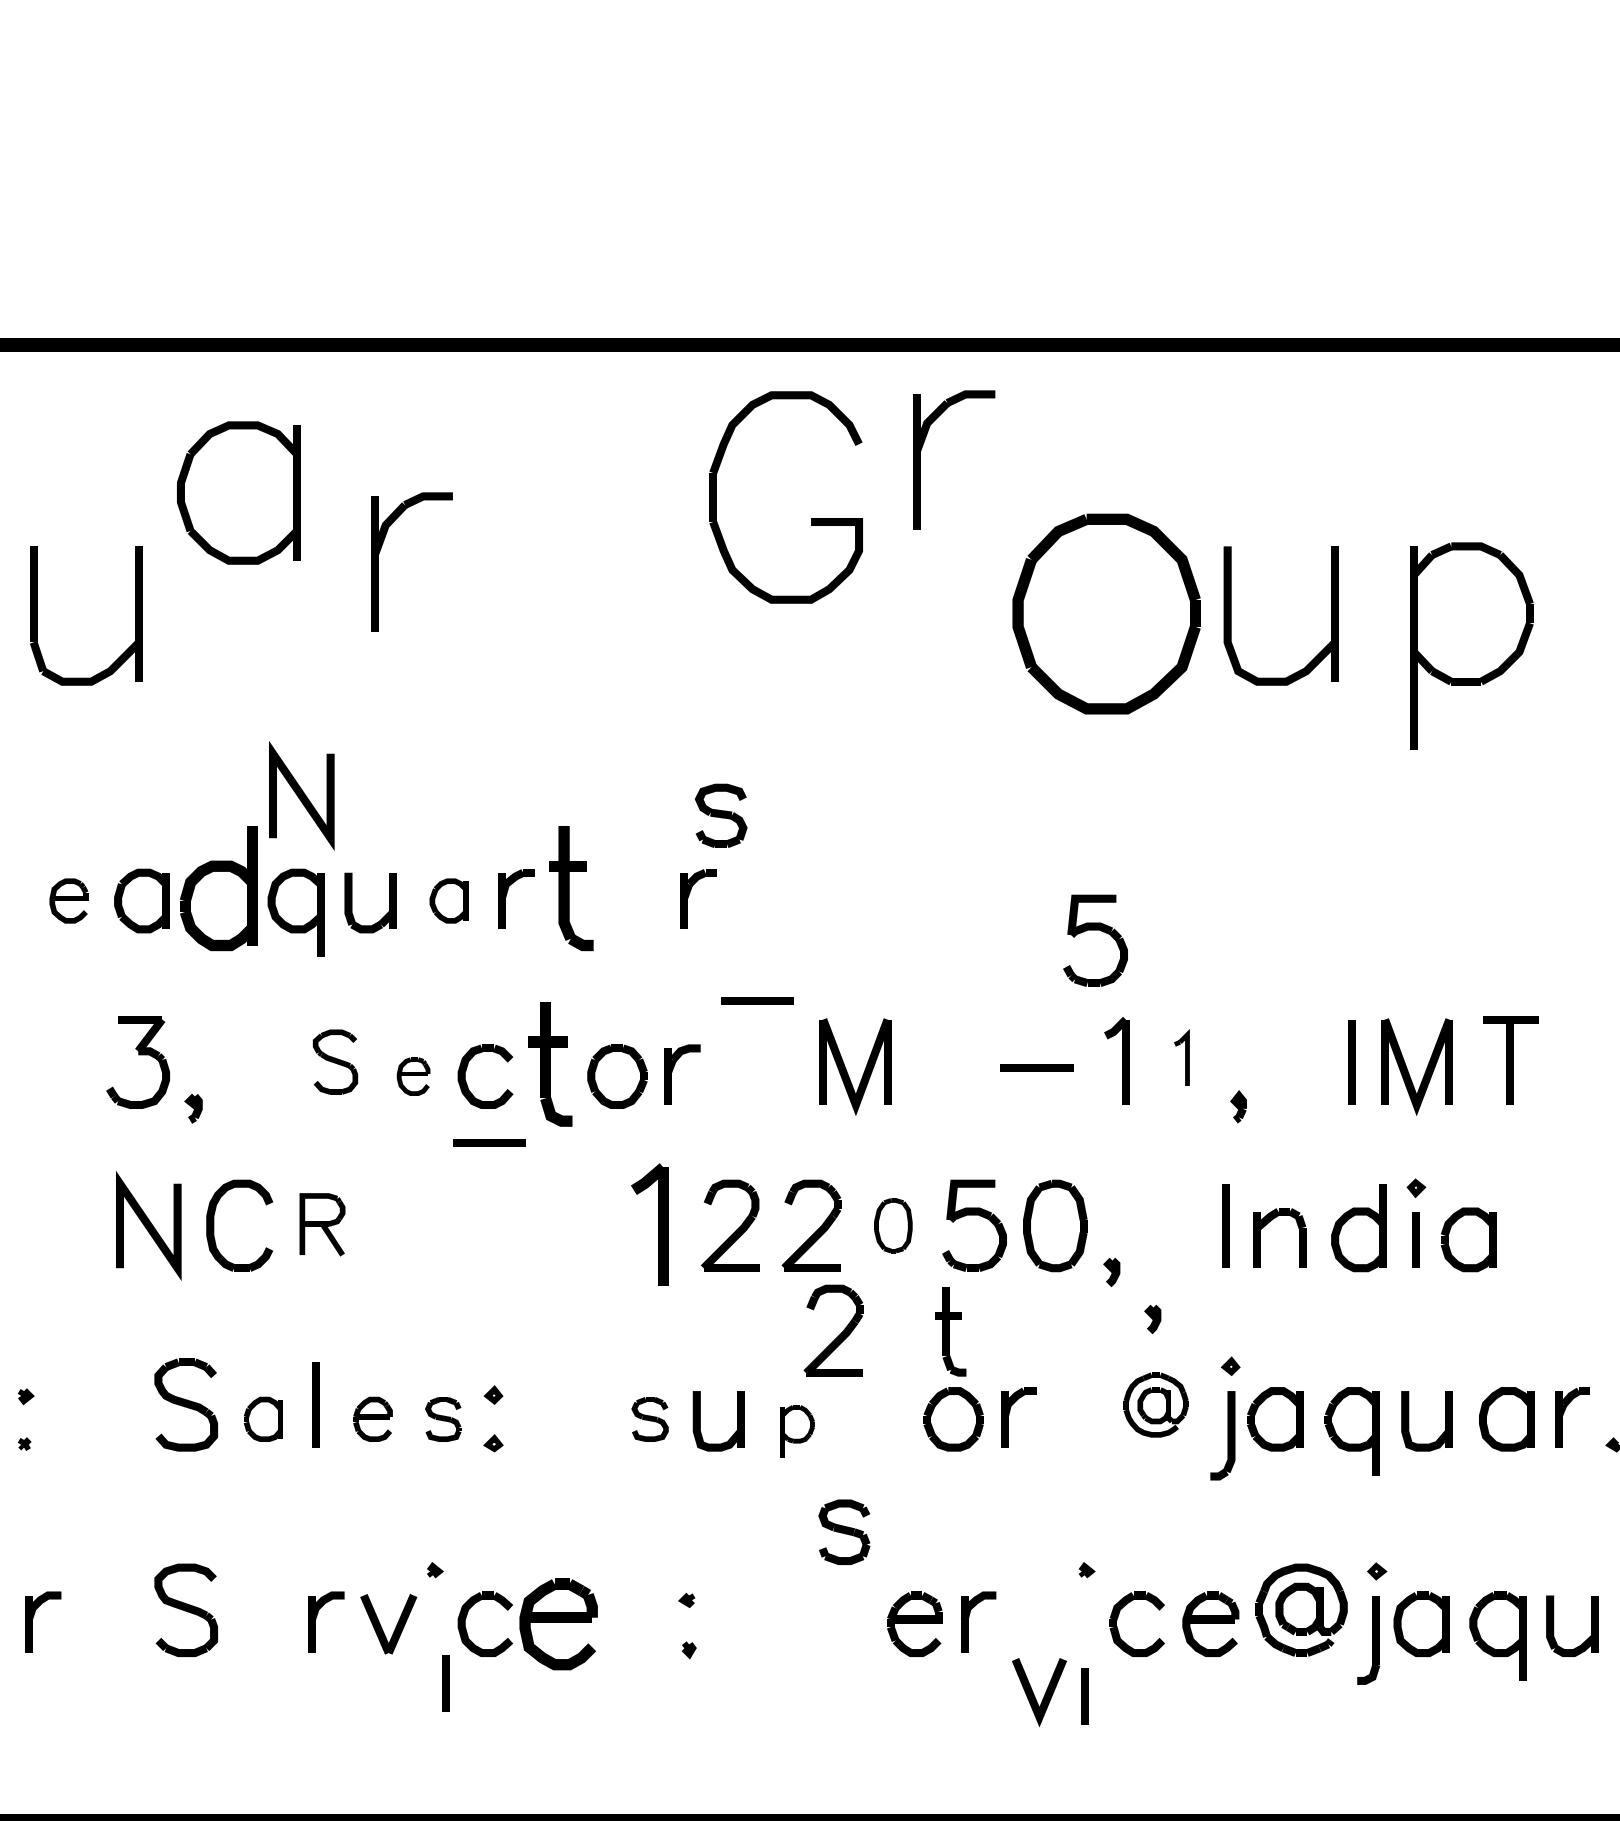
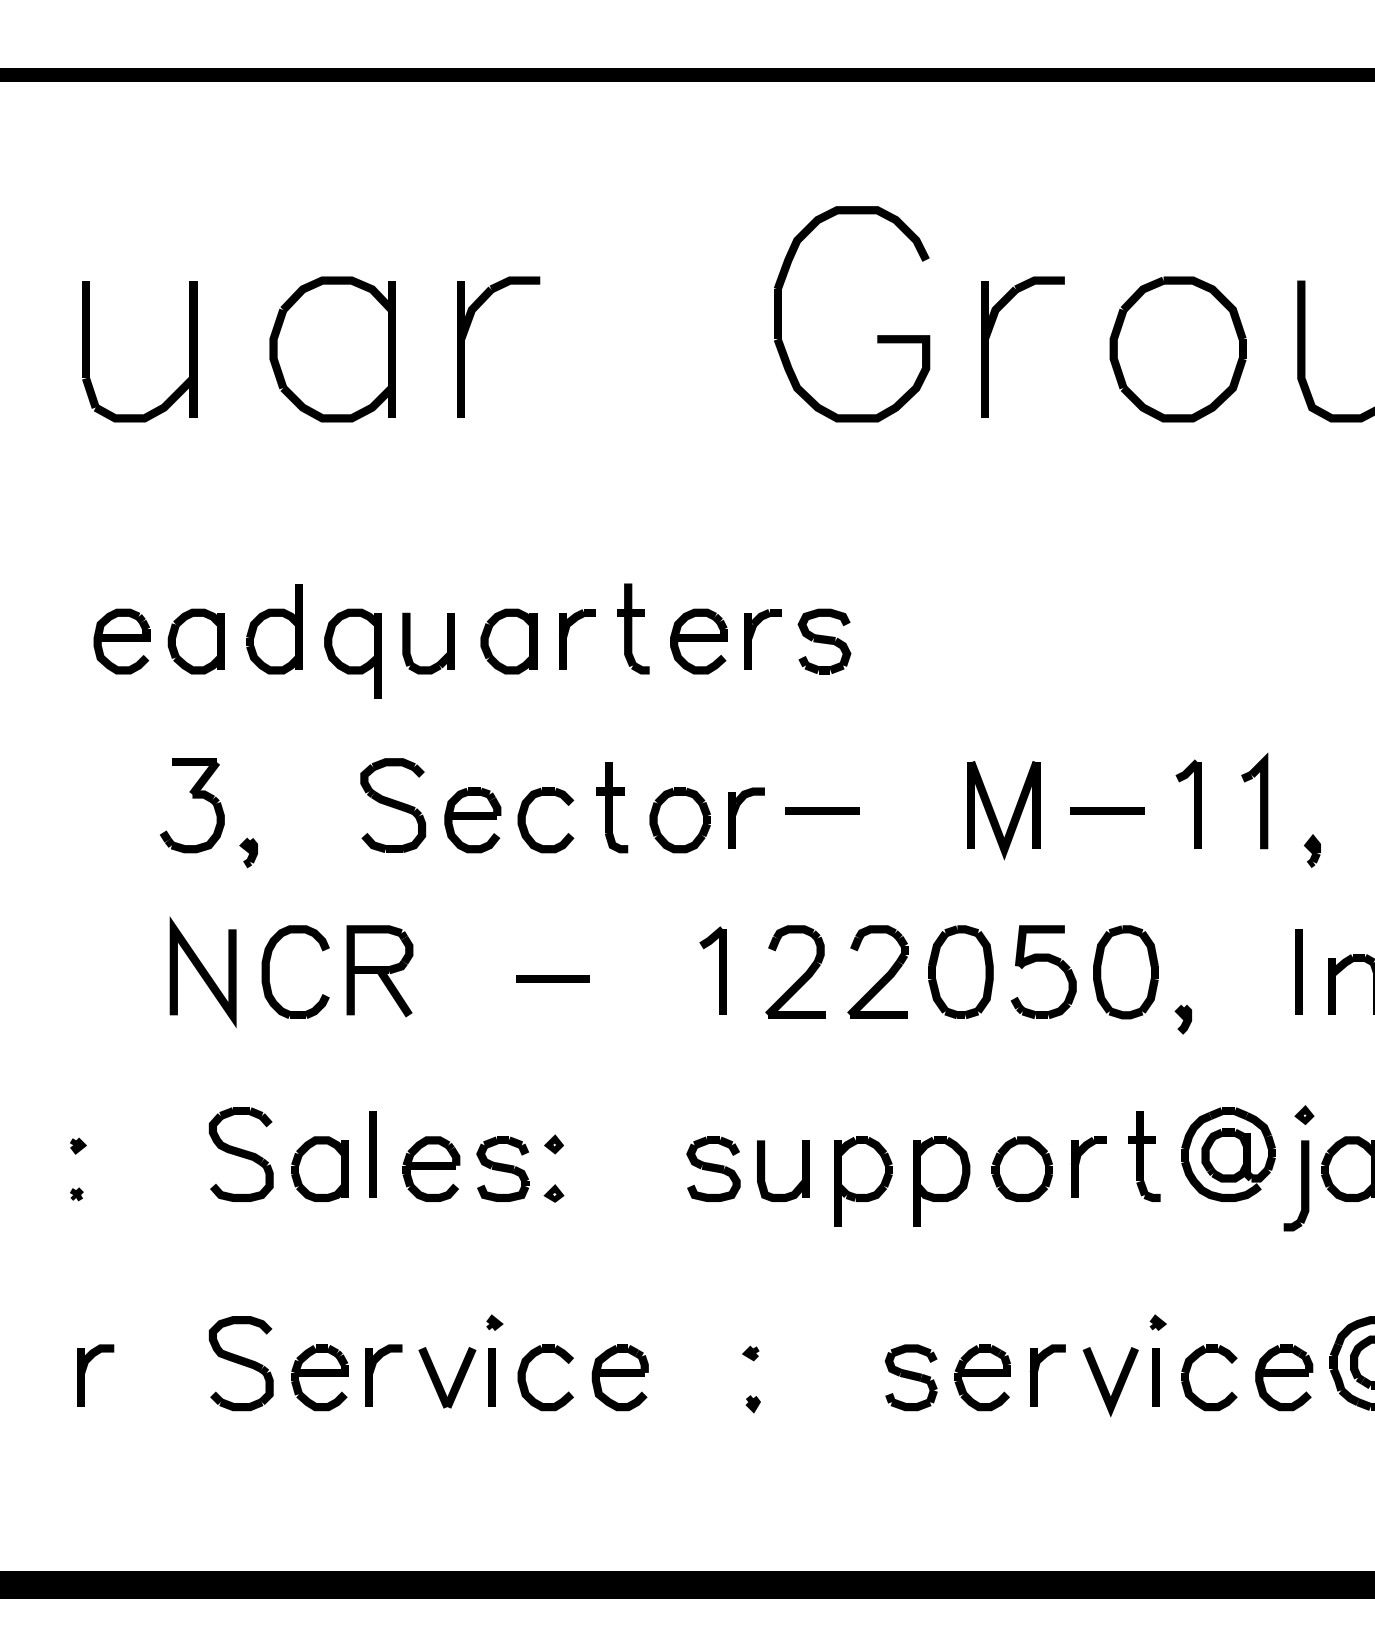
part: (922, 448) -> (990, 335), moved
part: (238, 492) -> (332, 348), moved
part: (811, 518) -> (877, 335), moved
part: (381, 549) -> (467, 334), moved
part: (1106, 613) -> (1178, 348), size x0.71
line: (301, 795) -> (358, 534), removed
part: (720, 815) -> (823, 641), moved
part: (218, 888) -> (274, 628), size x0.71
part: (571, 888) -> (633, 628), size x0.71
part: (68, 900) -> (121, 641), size x1.43
part: (448, 900) -> (508, 641), size x1.43
part: (635, 900) -> (698, 641), added
part: (1095, 930) -> (1166, 671), removed
line: (757, 1000) -> (822, 811), moved
part: (1181, 1057) -> (1254, 800), size x1.67
part: (335, 1061) -> (393, 804), size x1.43
part: (550, 1064) -> (612, 807), size x0.71
part: (846, 1068) -> (994, 812), moved
part: (413, 1076) -> (472, 820), size x1.67
line: (489, 1142) -> (553, 978), moved
part: (322, 1224) -> (379, 970), size x1.43
part: (649, 1224) -> (712, 970), size x0.71
part: (893, 1225) -> (961, 971), size x1.67
part: (1152, 1319) -> (1224, 1067), removed
part: (950, 1331) -> (1144, 1156), moved
part: (838, 1335) -> (905, 1083), removed
part: (1155, 1404) -> (1227, 1154), size x1.43
part: (263, 1419) -> (319, 1169), size x1.43
part: (372, 1419) -> (430, 1169), size x1.43
part: (443, 1419) -> (503, 1169), size x1.43
part: (649, 1419) -> (712, 1169), size x1.43
part: (797, 1431) -> (863, 1181), size x1.67
part: (874, 1431) -> (941, 1181), added
part: (844, 1531) -> (911, 1376), moved
part: (263, 1623) -> (319, 1376), added
part: (558, 1623) -> (620, 1376), size x0.71
line: (445, 1683) -> (491, 1377), moved
line: (1034, 1694) -> (1105, 1384), moved
line: (1084, 1696) -> (1155, 1377), moved

